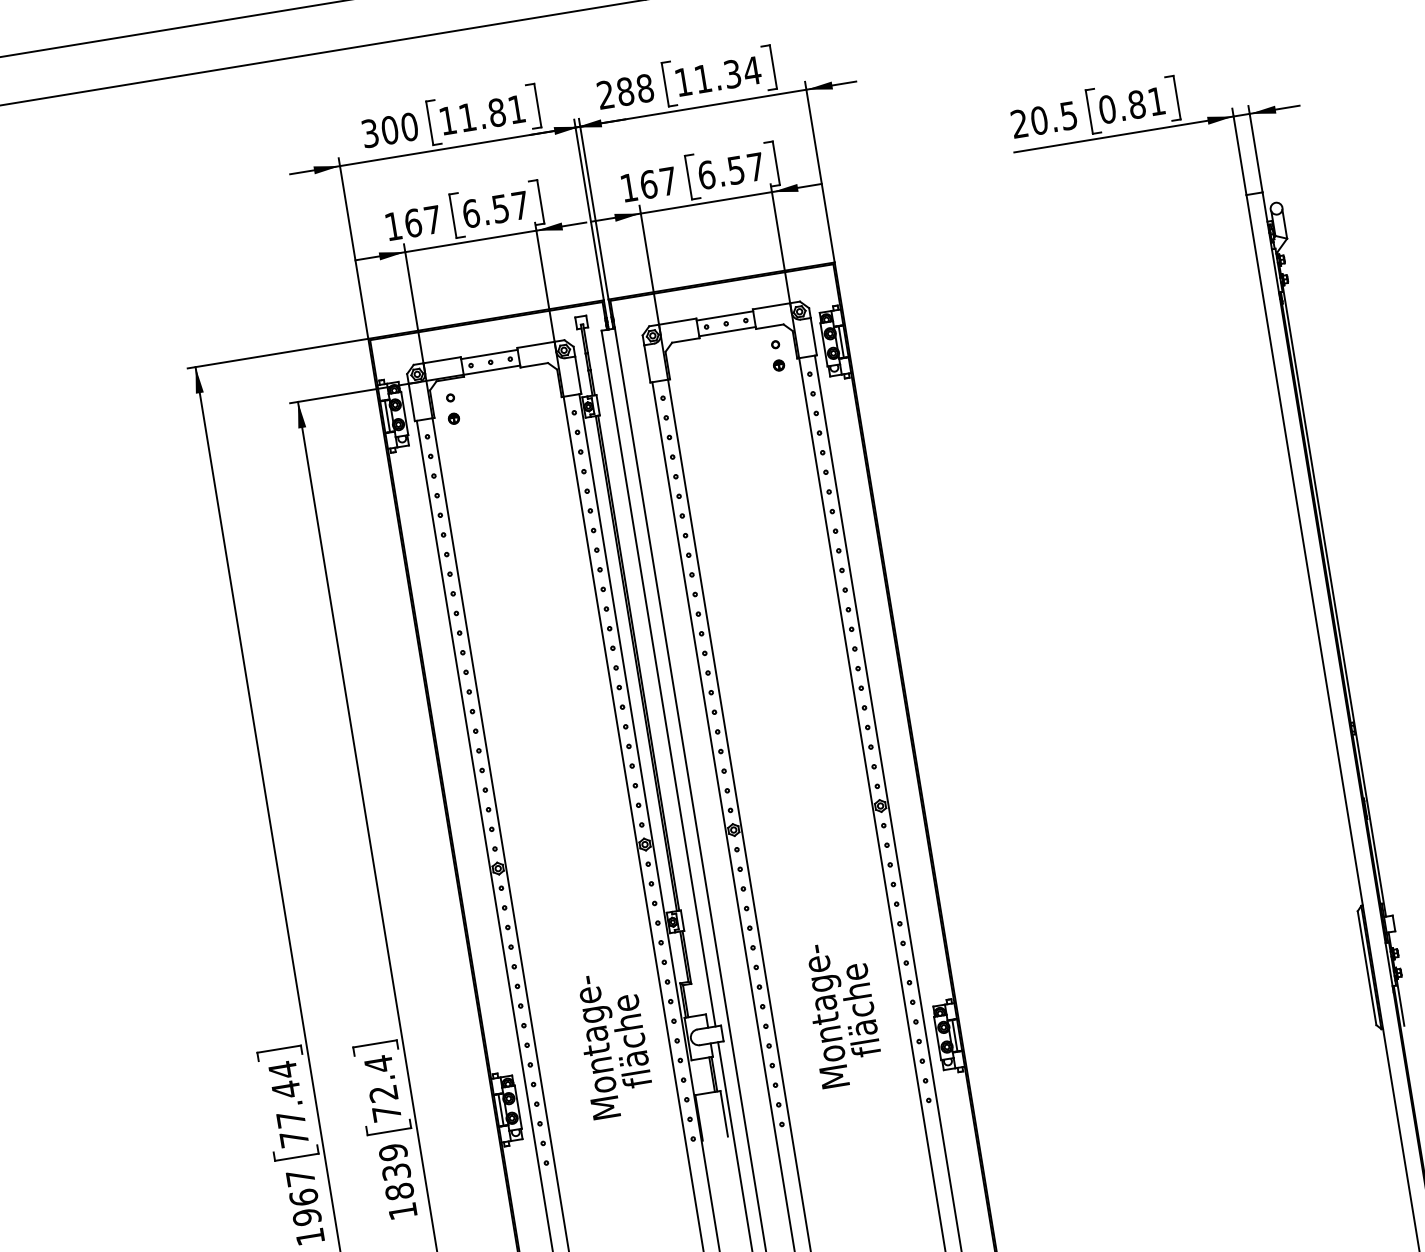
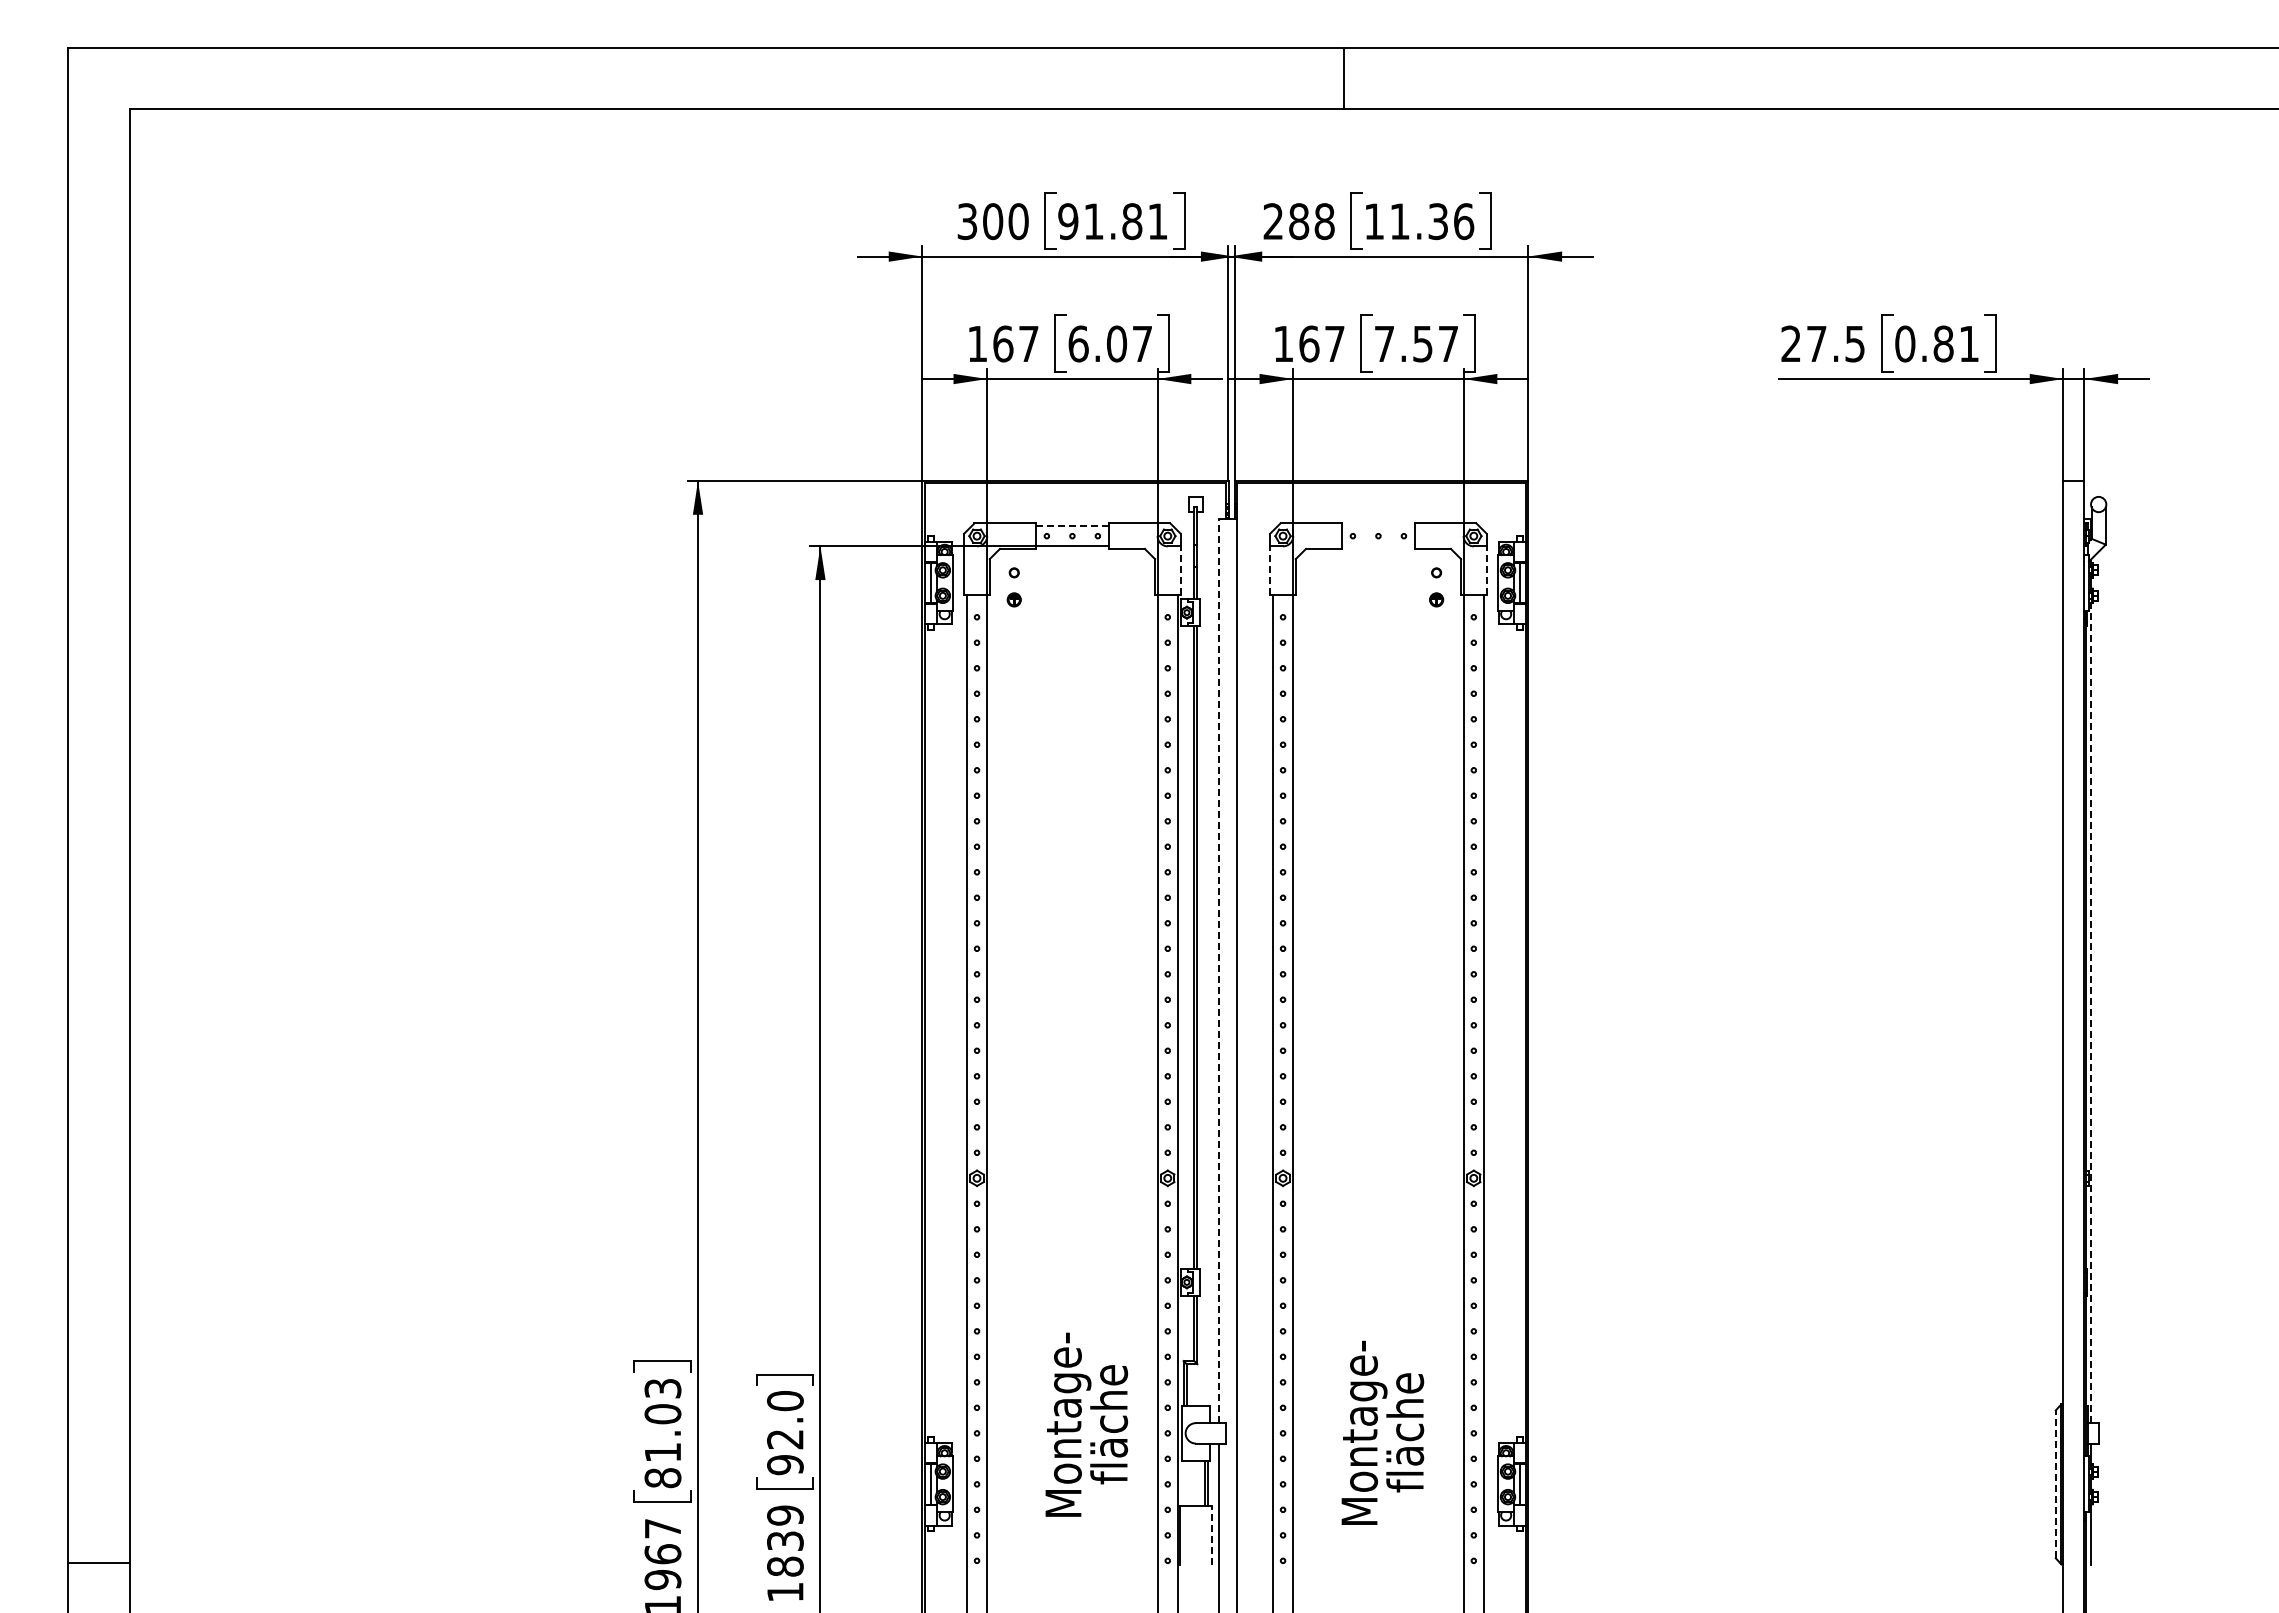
text: (752, 70) -> (1463, 221), 11.34 -> 11.36
text: (448, 120) -> (1068, 221), 11.81 -> 91.81
text: (1039, 120) -> (1816, 343), 20.5 -> 27.5
text: (706, 174) -> (1384, 343), 6.57 -> 7.57
text: (500, 208) -> (1116, 343), 6.57 -> 6.07
line: (724, 315) -> (1378, 525), removed
line: (727, 331) -> (1378, 546), removed
line: (813, 336) -> (1486, 570), solid -> dashed
line: (489, 354) -> (1072, 525), solid -> dashed
line: (647, 363) -> (1270, 570), solid -> dashed
line: (578, 375) -> (1180, 570), solid -> dashed
line: (1334, 599) -> (2090, 1010), solid -> dashed
line: (658, 678) -> (1219, 970), solid -> dashed
line: (1366, 968) -> (2055, 1484), solid -> dashed
text: (382, 1088) -> (785, 1432), 72.4 -> 92.0
text: (288, 1104) -> (662, 1433), 77.44 -> 81.03
line: (724, 1113) -> (1212, 1535), solid -> dashed

